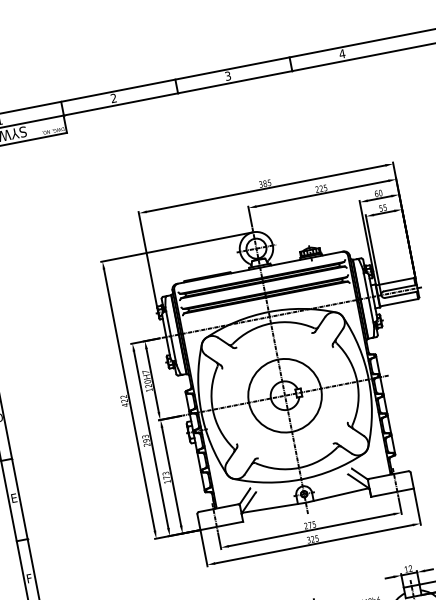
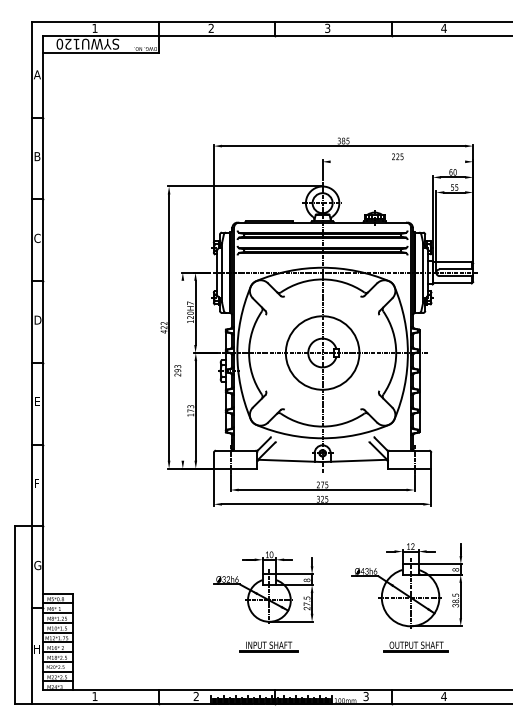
line: (322, 193) -> (397, 161), removed
line: (150, 439) -> (182, 370), removed

